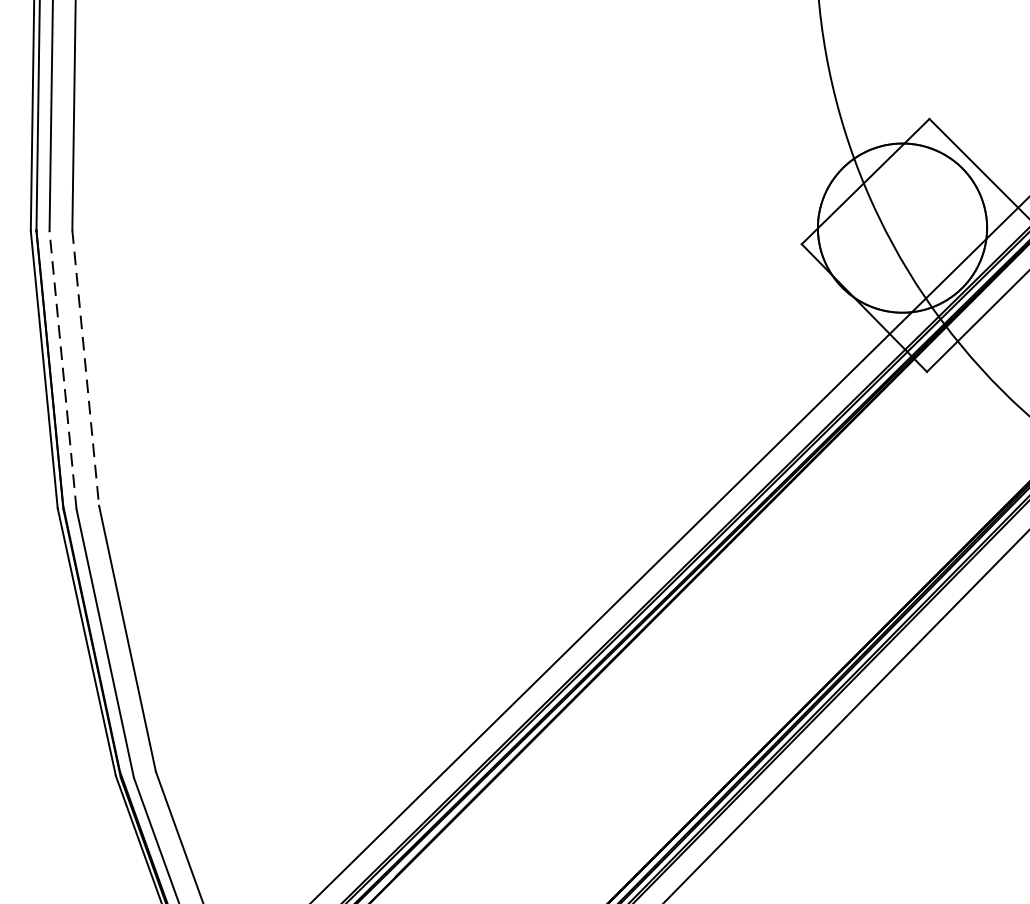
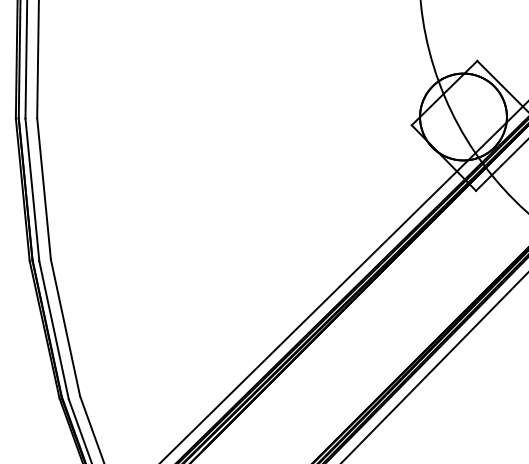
line: (86, 369) -> (44, 189), dashed -> solid
line: (63, 371) -> (32, 190), dashed -> solid

